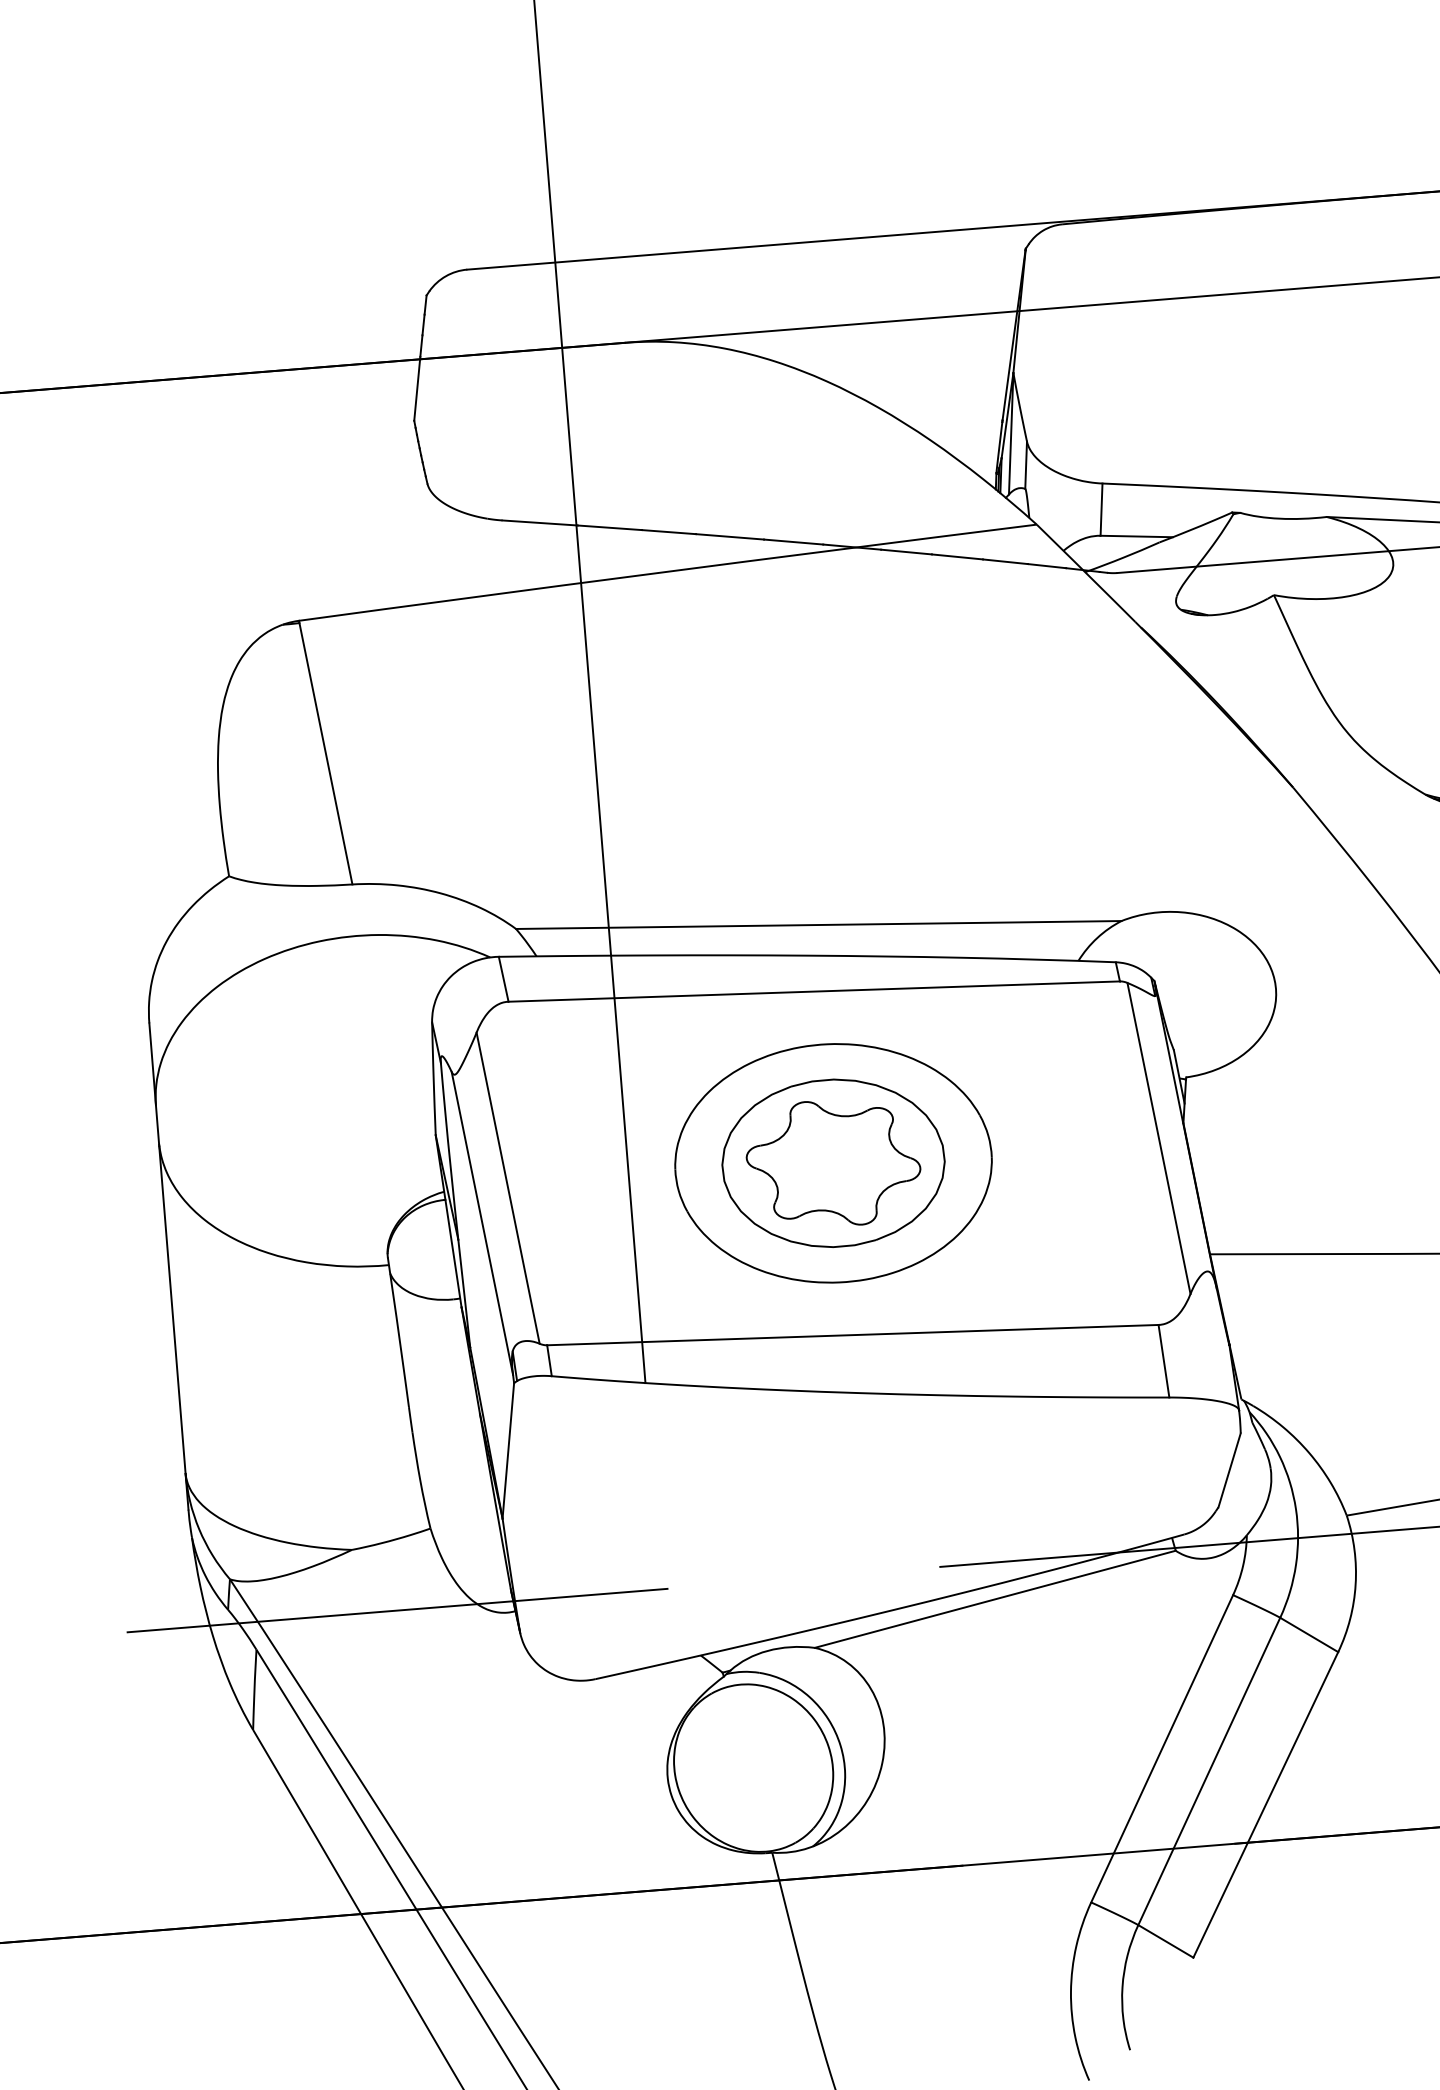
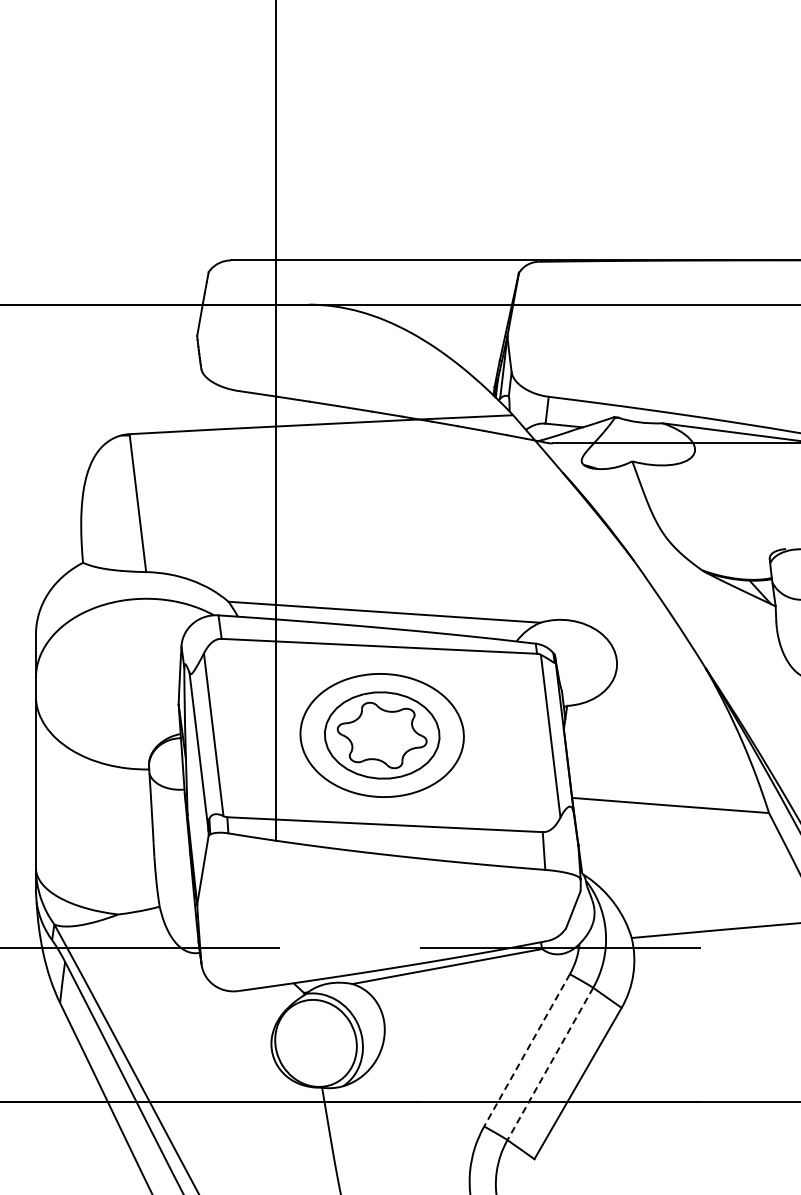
line: (1161, 1749) -> (526, 1050), solid -> dashed
line: (1209, 1772) -> (550, 1064), solid -> dashed

